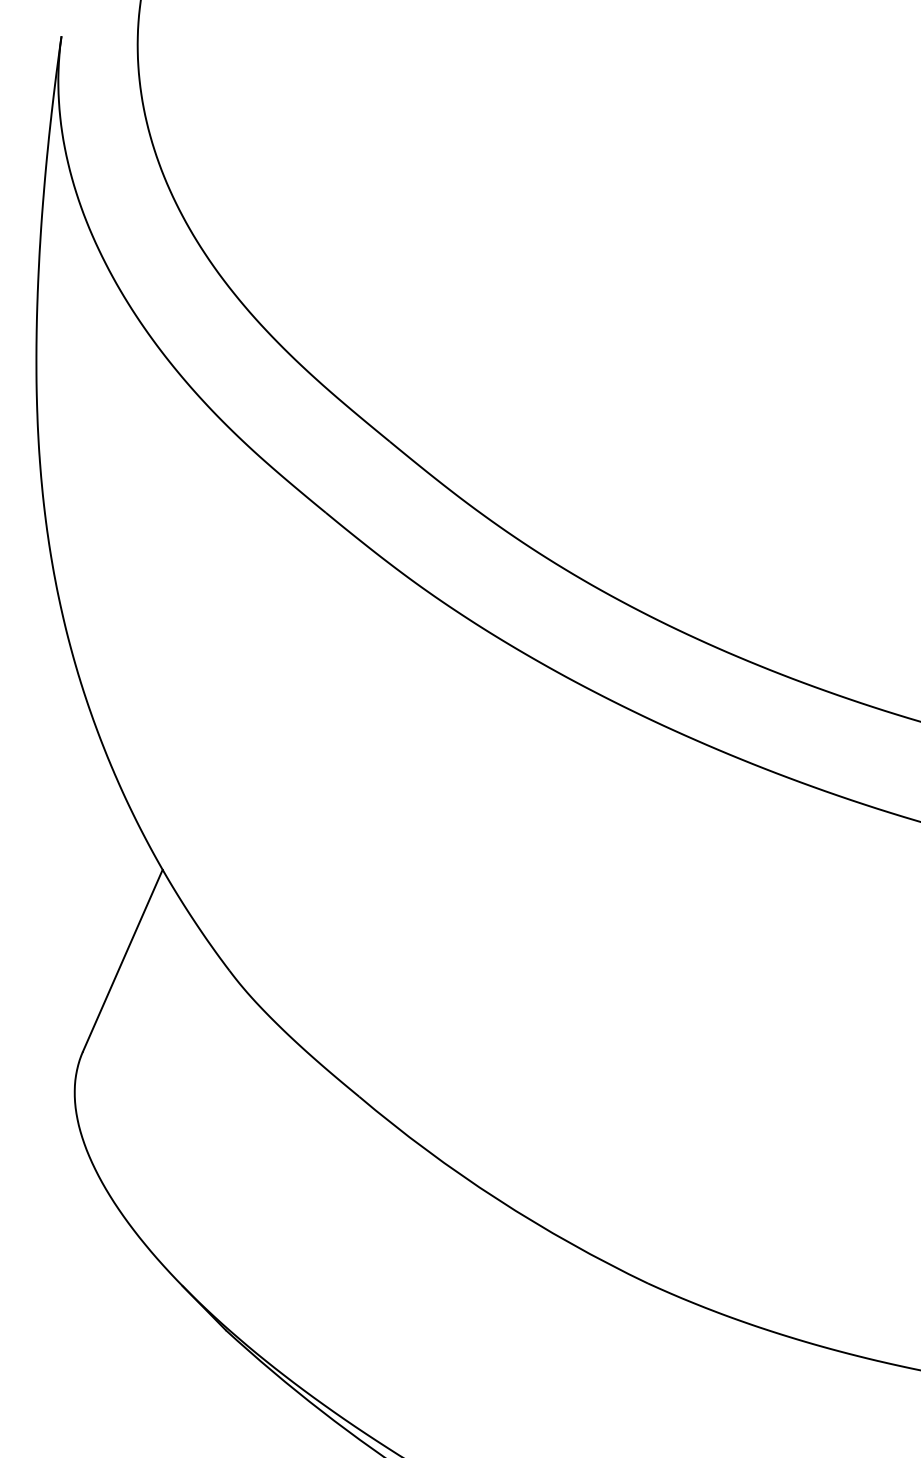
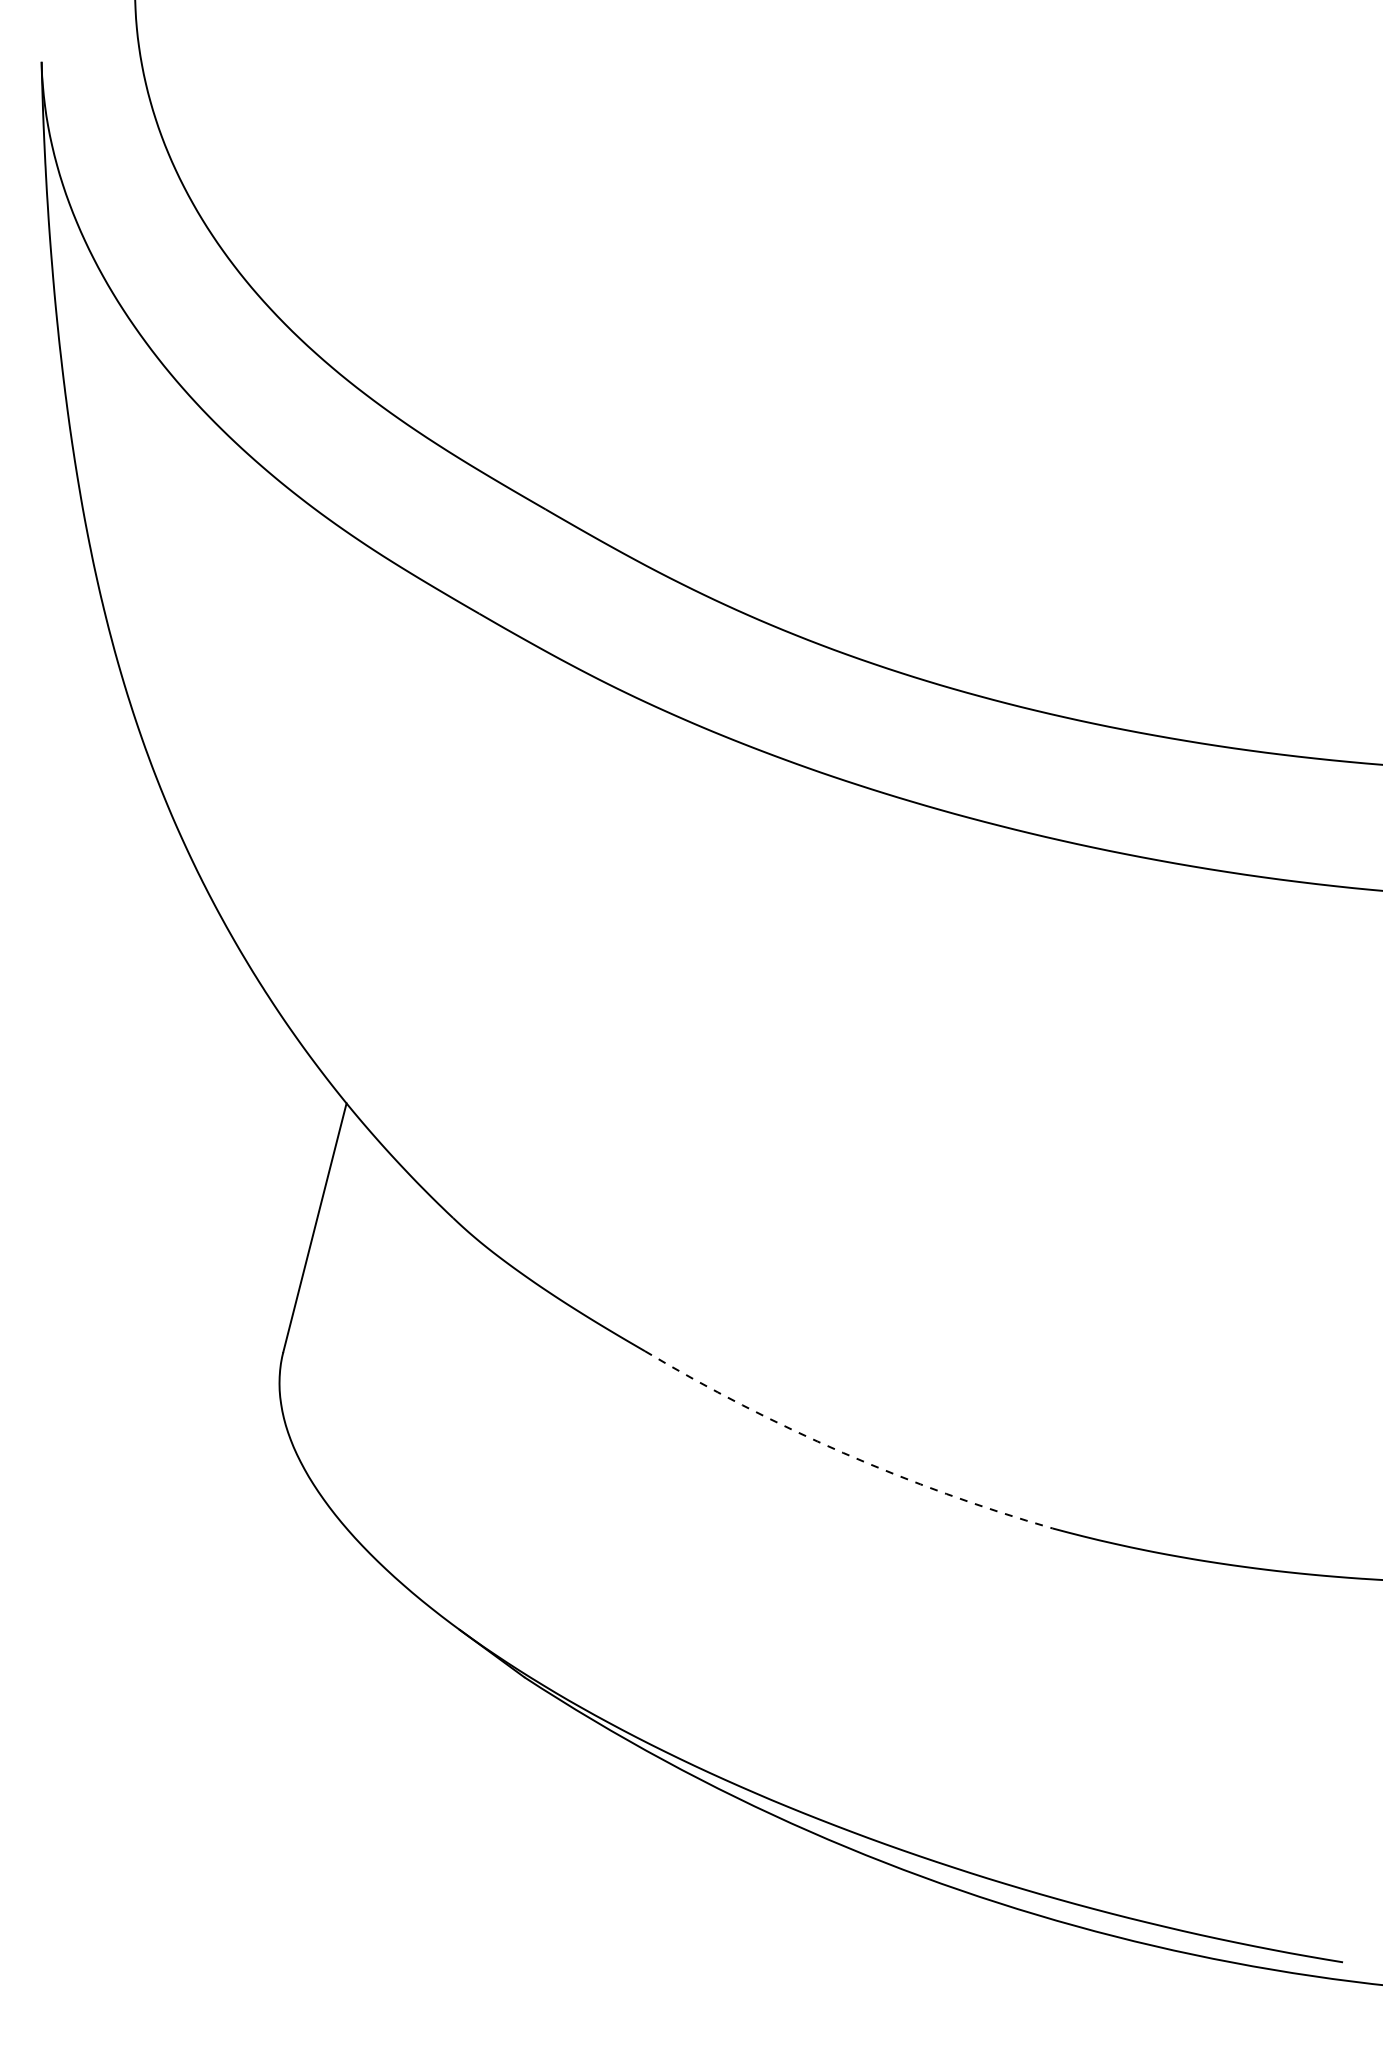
arc: (497, 1199) -> (843, 1452), solid -> dashed

